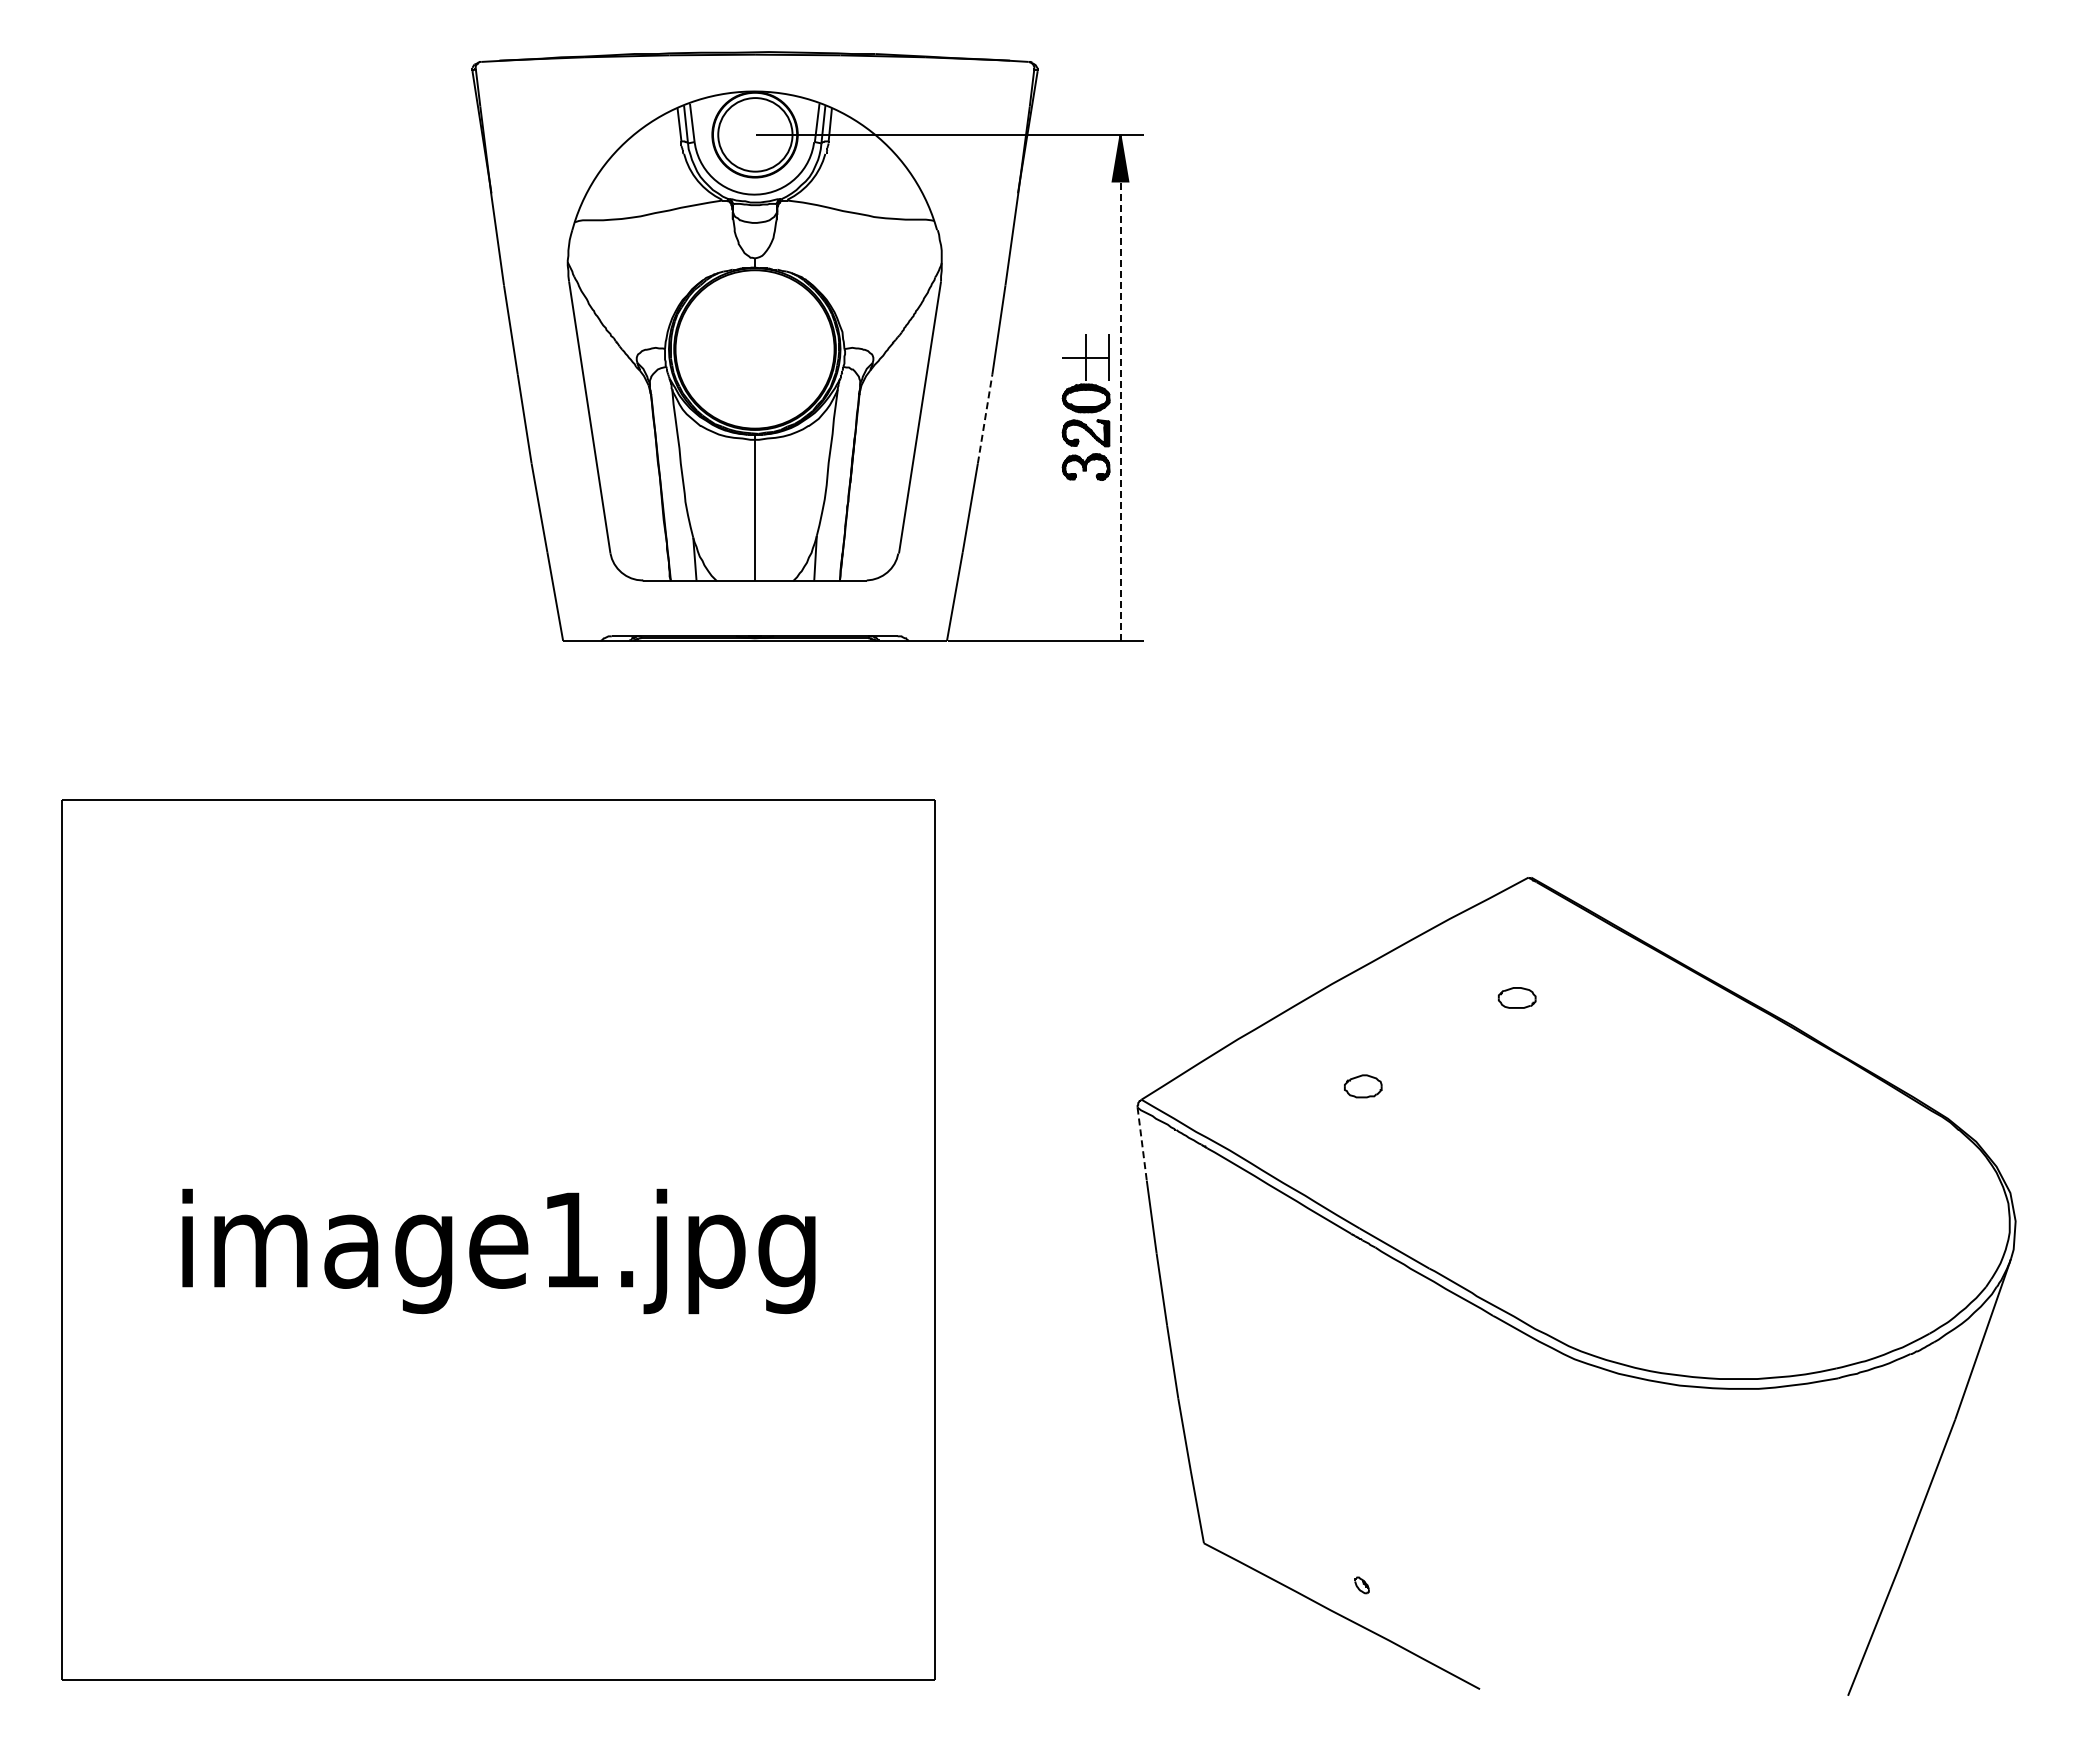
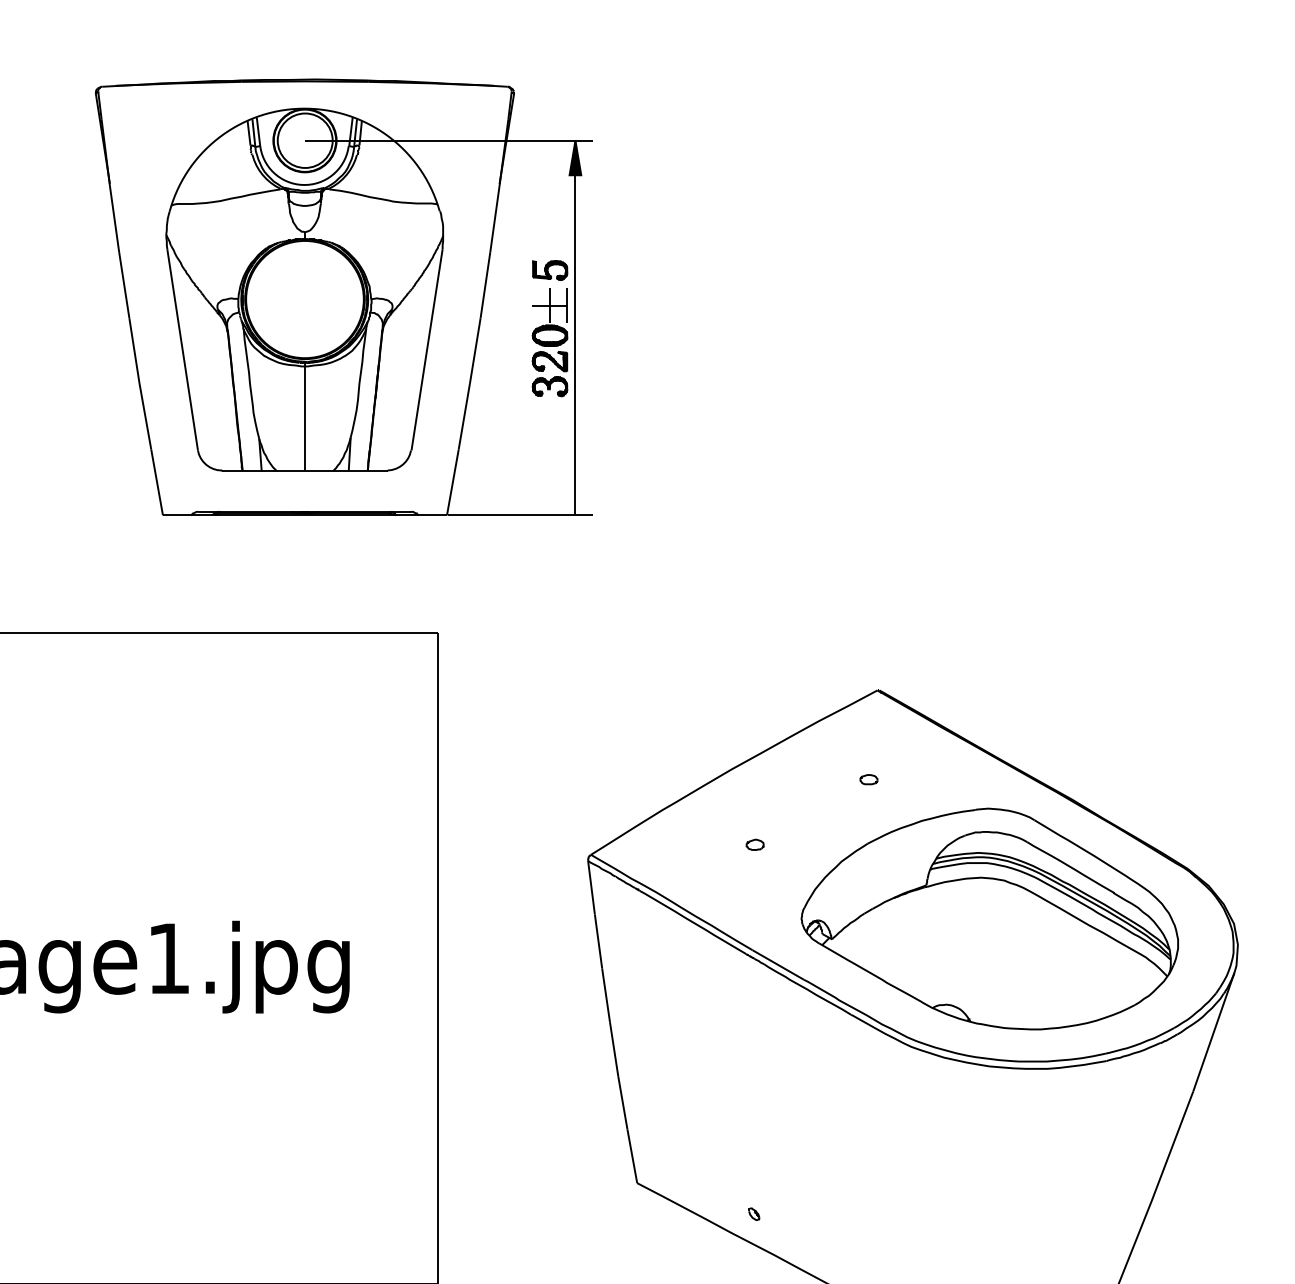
part: (1086, 309) -> (550, 269), added
line: (1120, 387) -> (575, 327), dashed -> solid
line: (985, 419) -> (475, 351), dashed -> solid
part: (1516, 998) -> (868, 779), size x0.62
part: (1363, 1085) -> (755, 844), size x0.62
line: (1142, 1144) -> (591, 887), dashed -> solid
part: (1680, 1186) -> (989, 919), added

